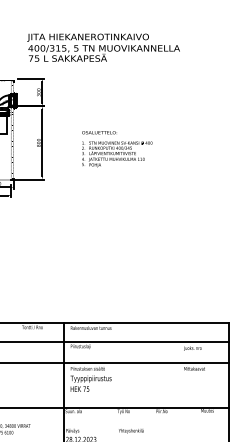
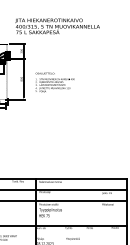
text: (116, 148) -> (54, 82), moved

